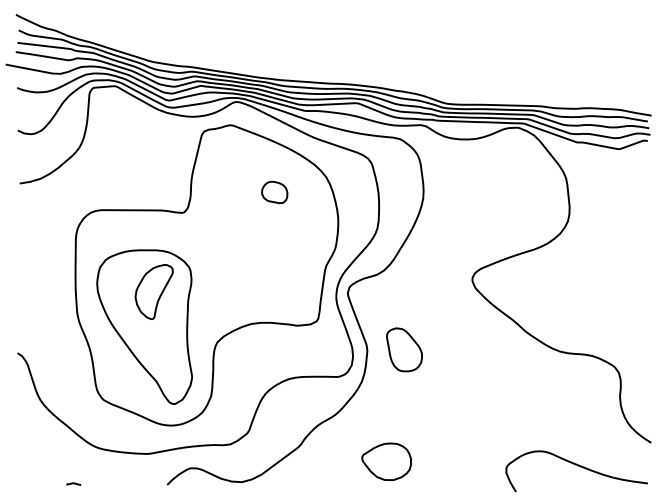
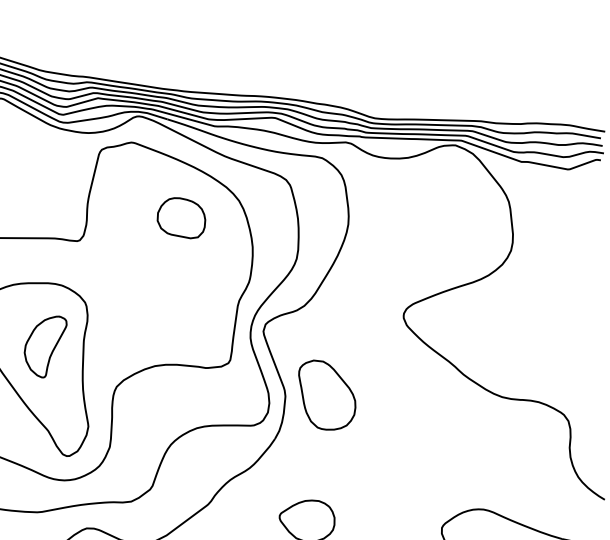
part: (274, 192) -> (180, 218), size x1.67
part: (153, 291) -> (44, 346), moved
part: (404, 349) -> (327, 394), size x1.43

